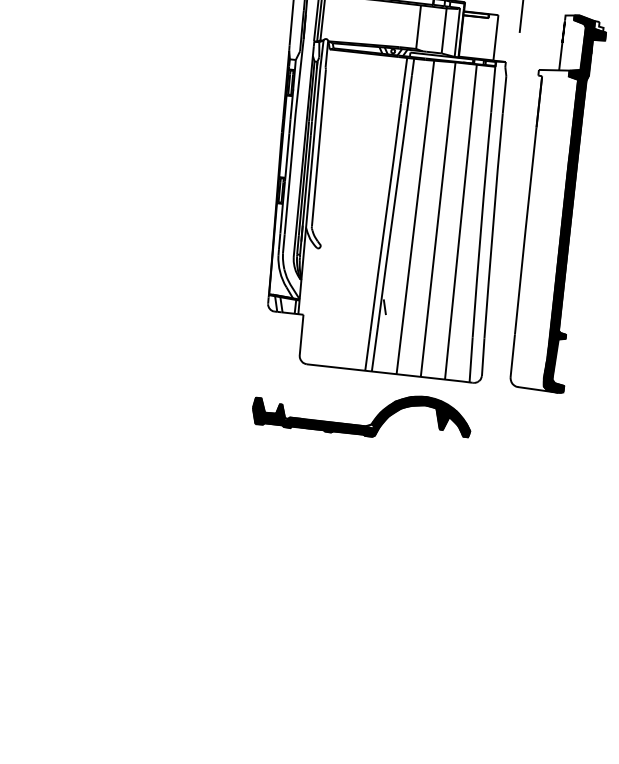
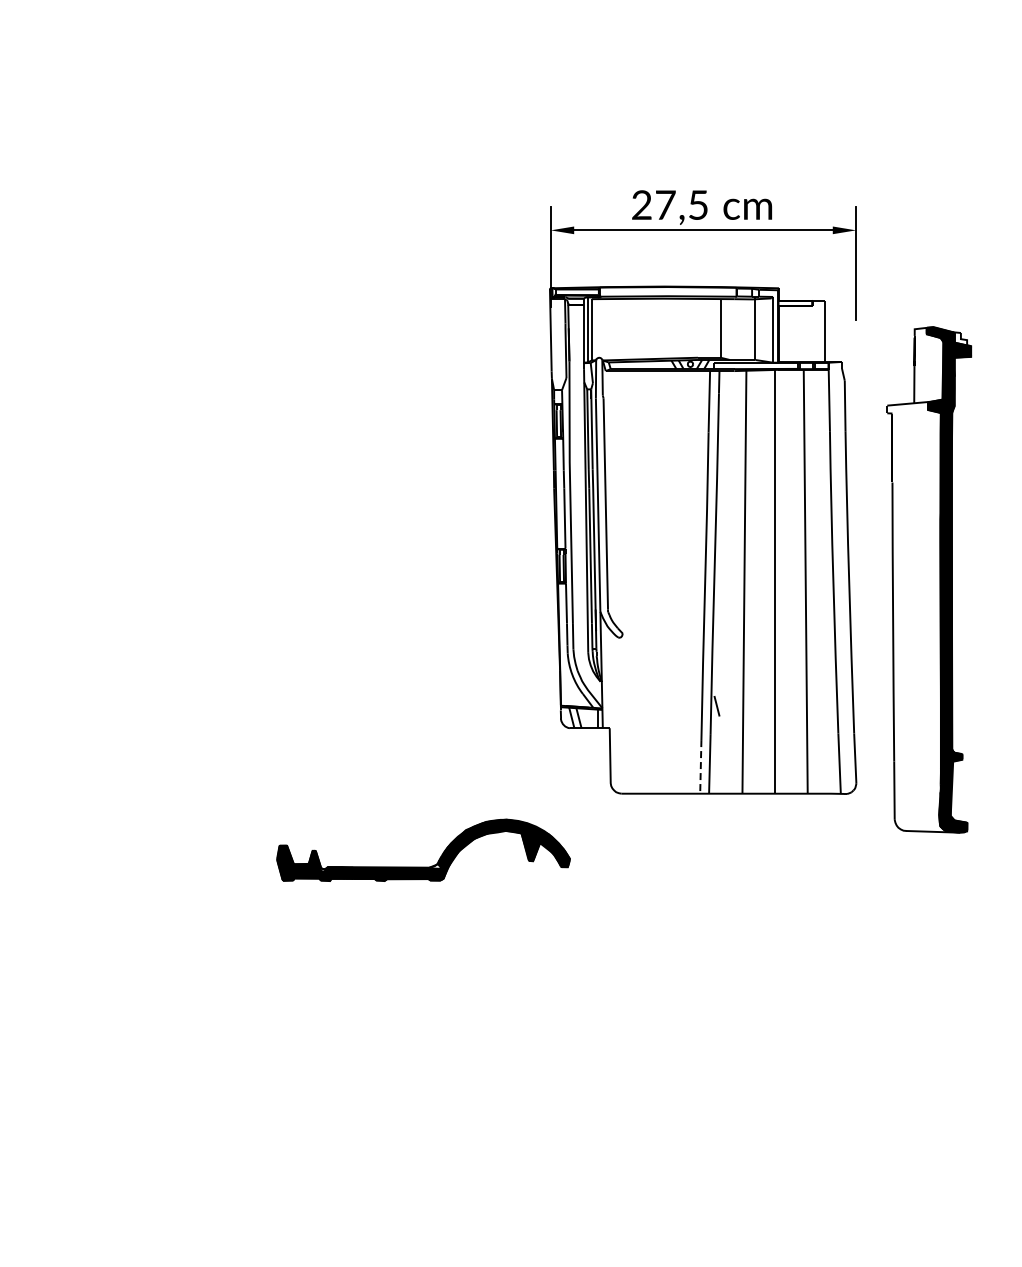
part: (556, 202) -> (929, 579), moved
line: (367, 350) -> (700, 766), solid -> dashed
part: (360, 424) -> (423, 866), moved

